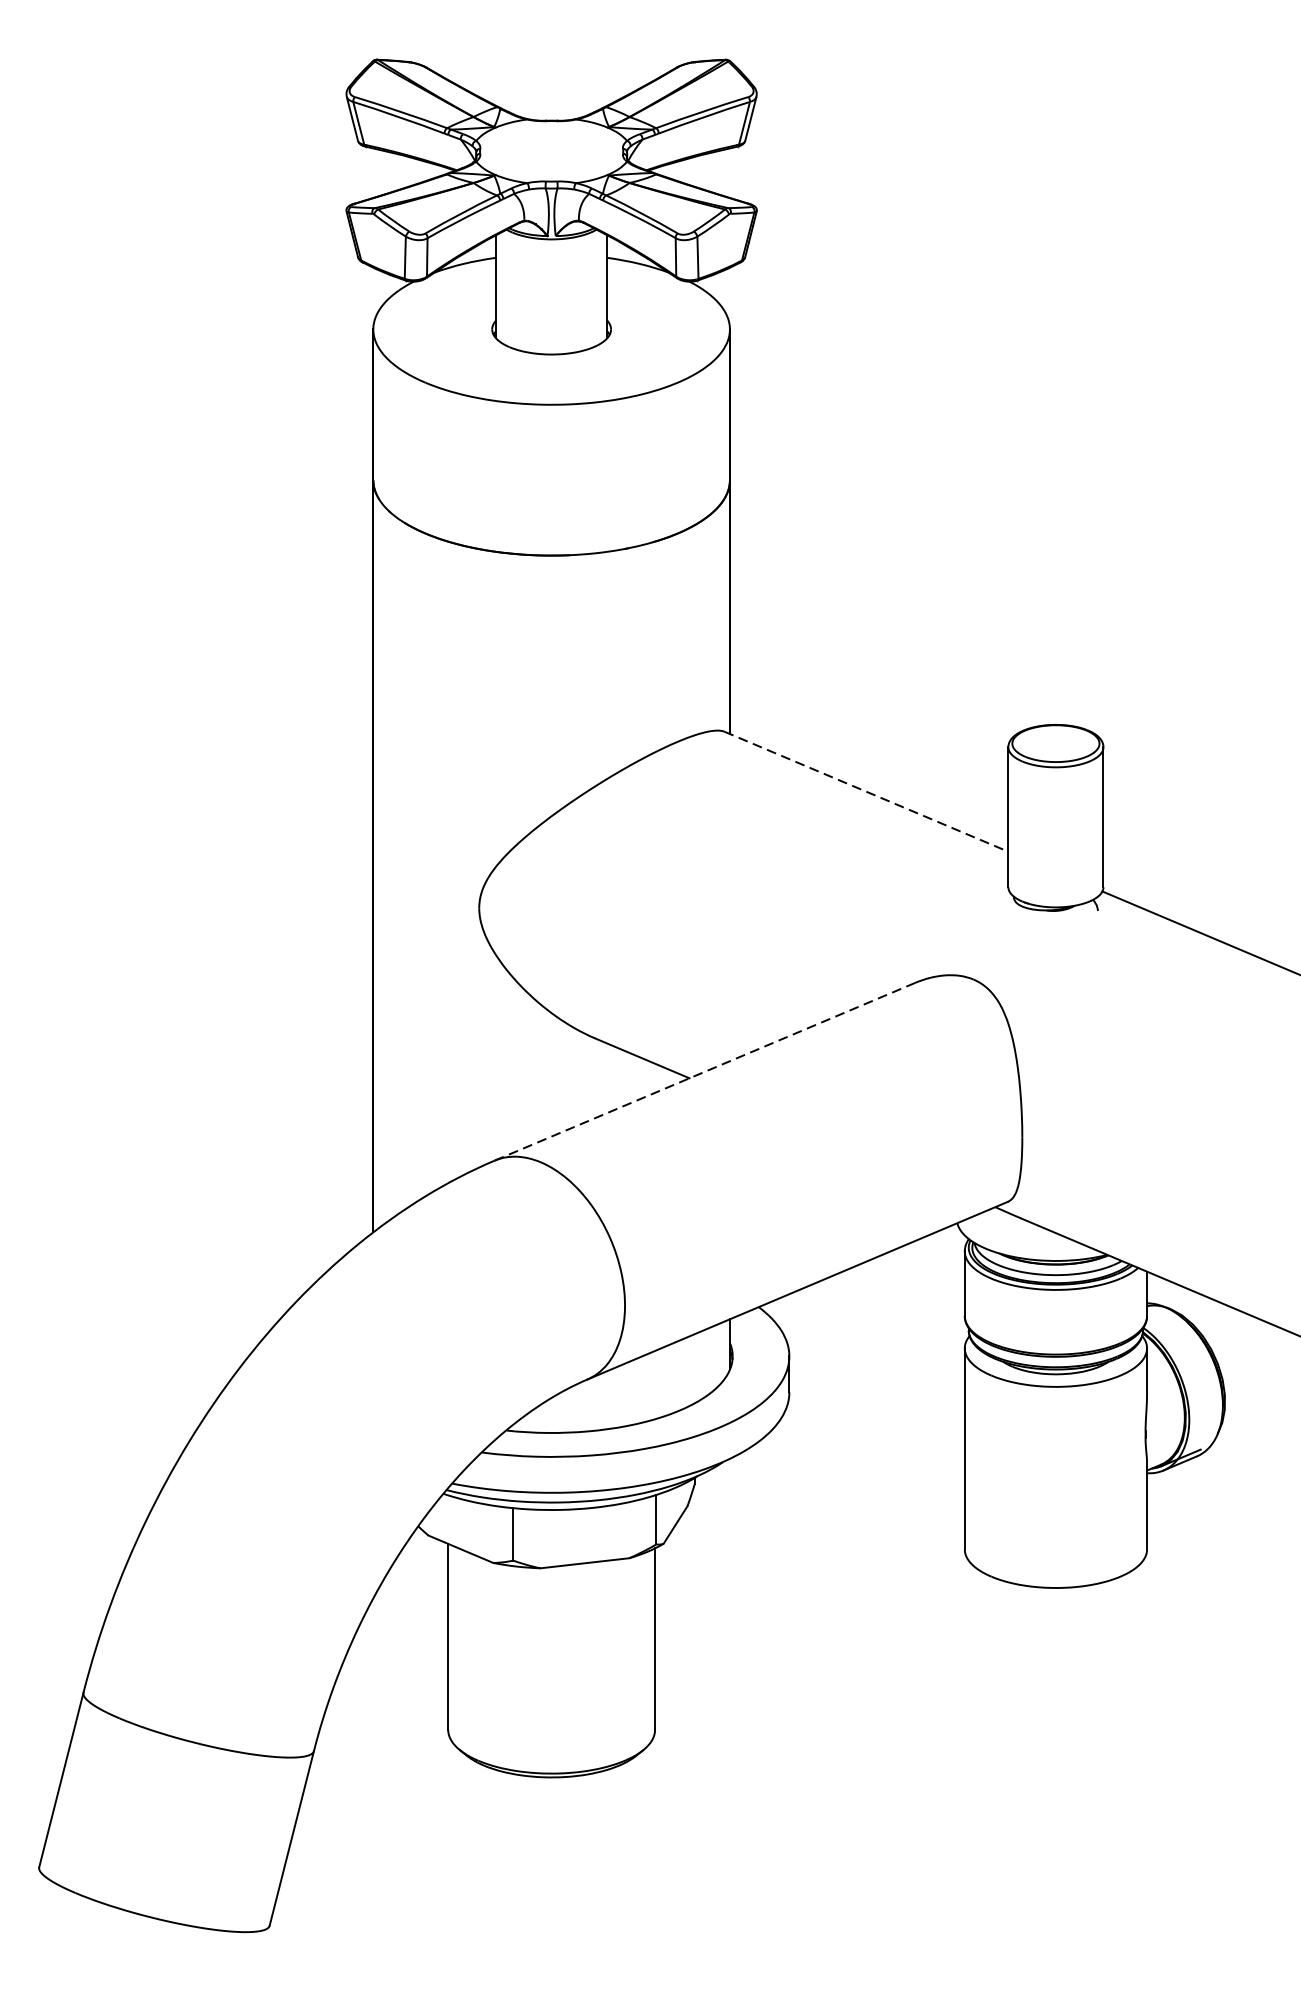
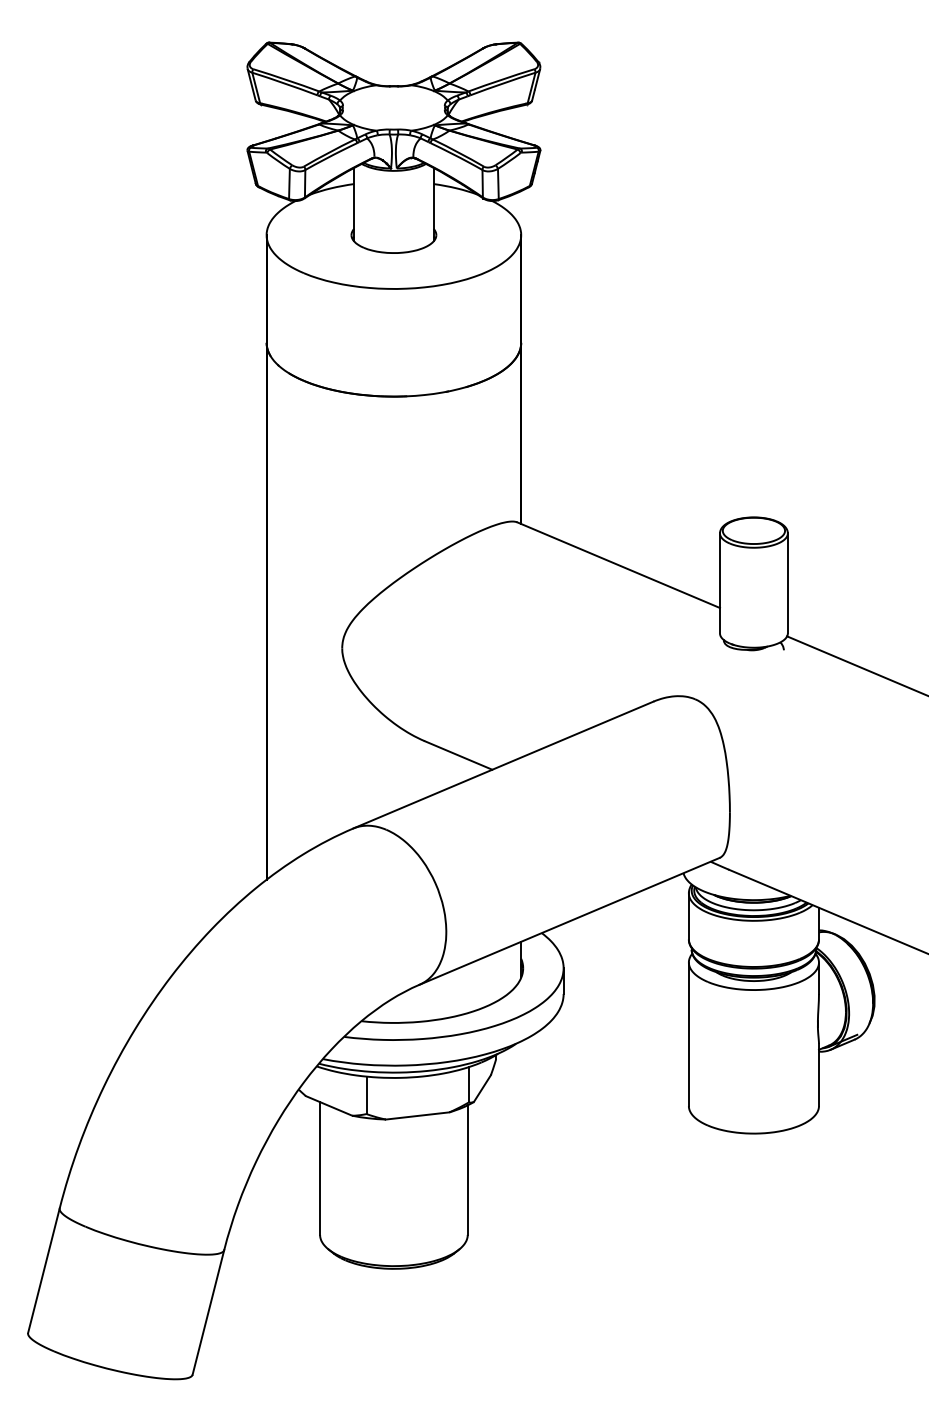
line: (867, 792) -> (619, 565), dashed -> solid
line: (705, 1072) -> (503, 765), dashed -> solid

